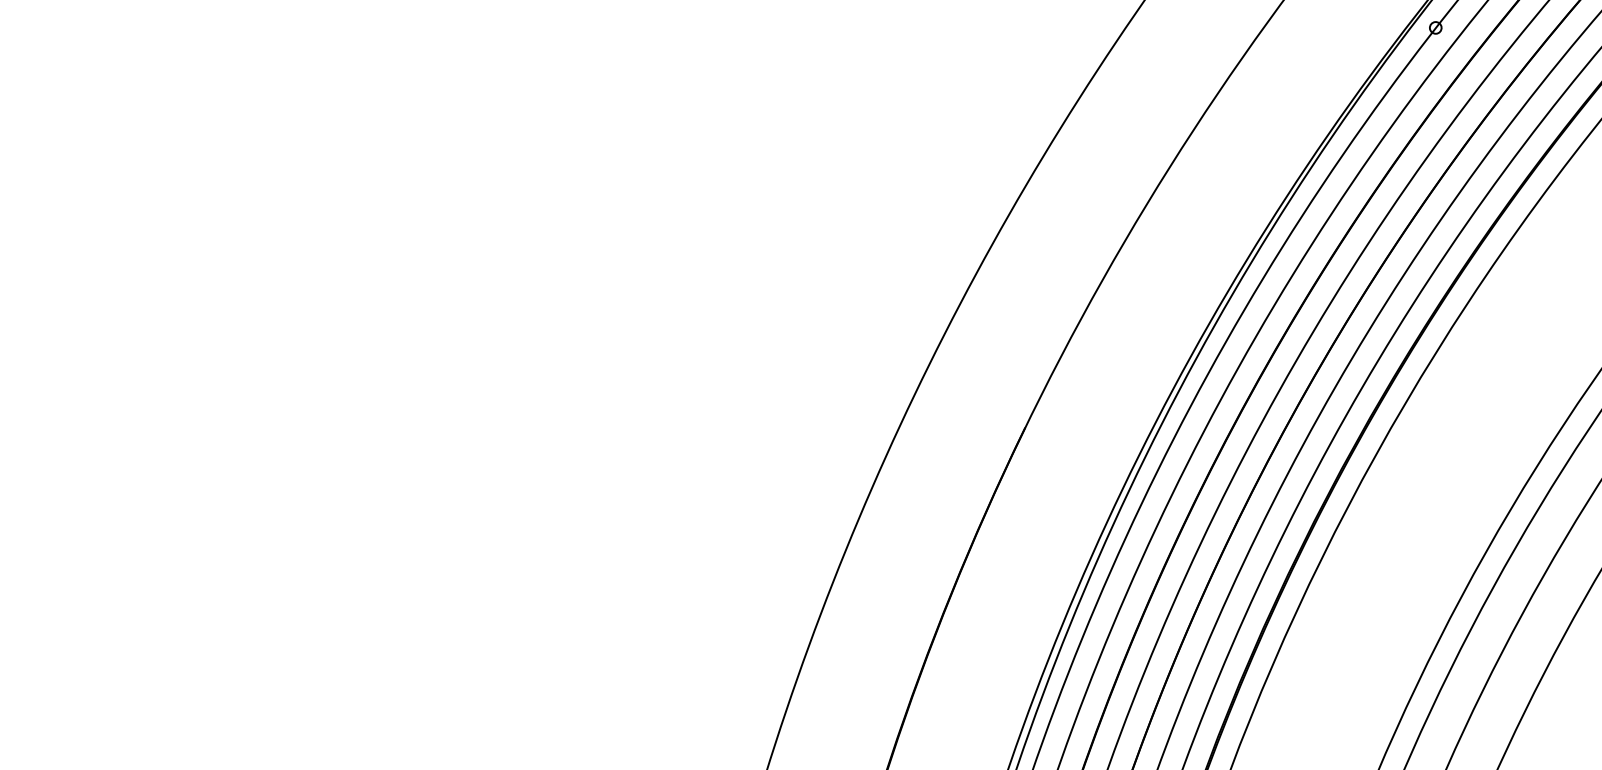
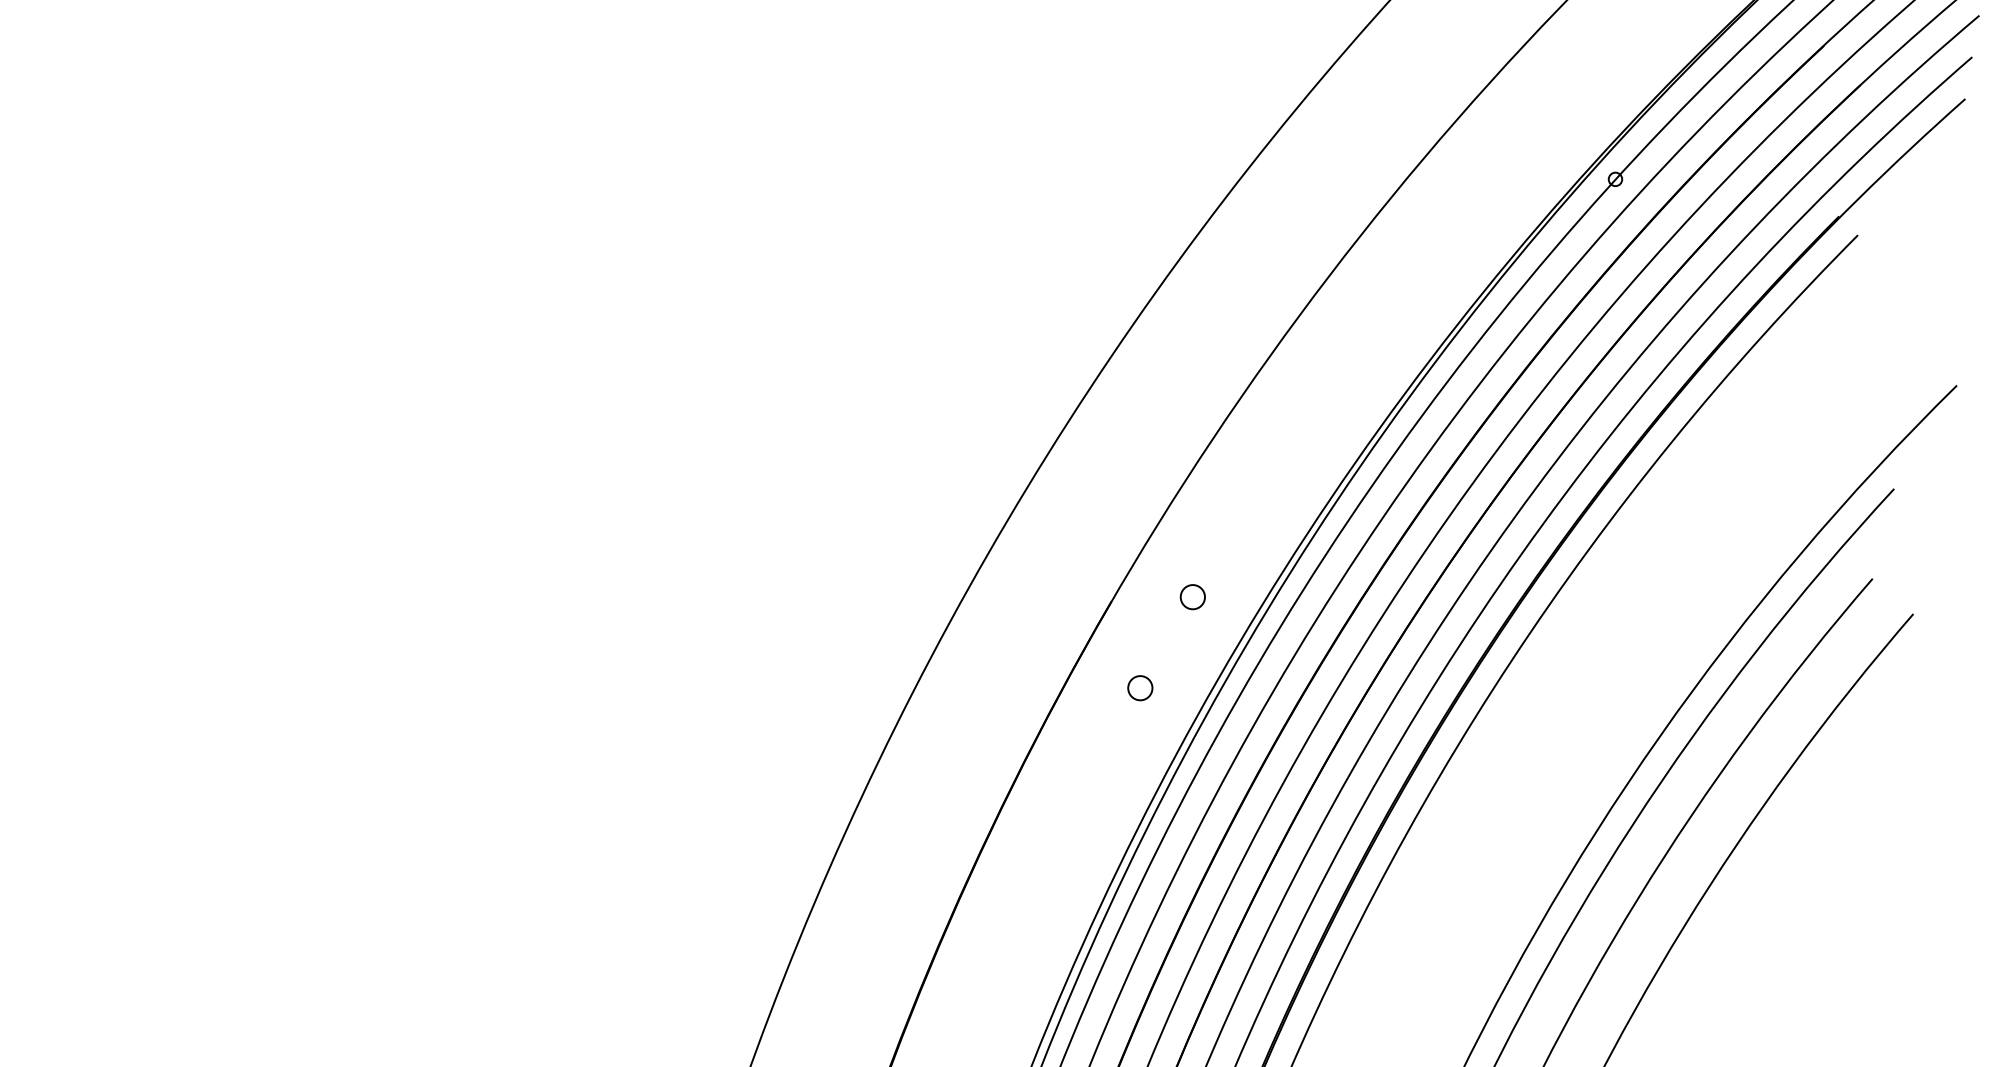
circle: (1095, 419) -> (1192, 597), added
circle: (1056, 501) -> (1140, 688), added

